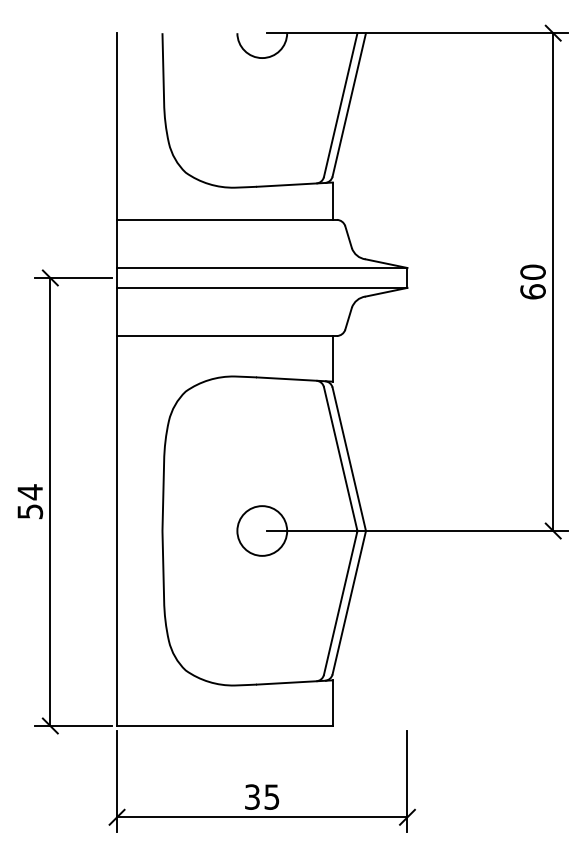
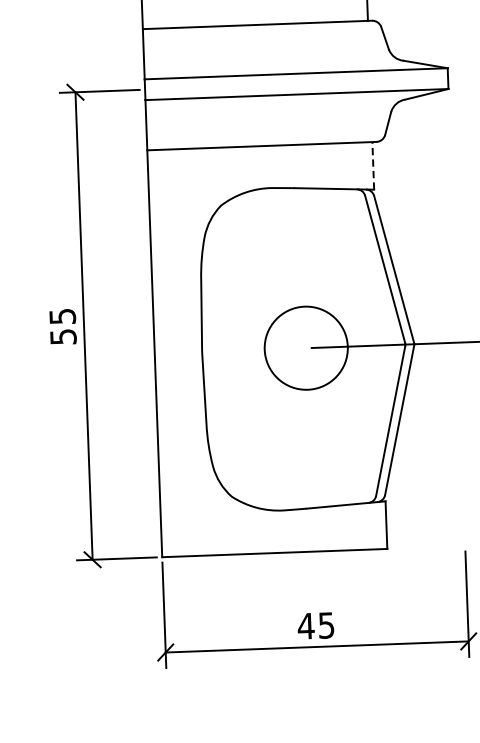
line: (332, 358) -> (372, 165), solid -> dashed
text: (30, 492) -> (62, 316), 54 -> 55
circle: (262, 530) -> (306, 347), size x1.6
text: (252, 796) -> (306, 625), 35 -> 45

